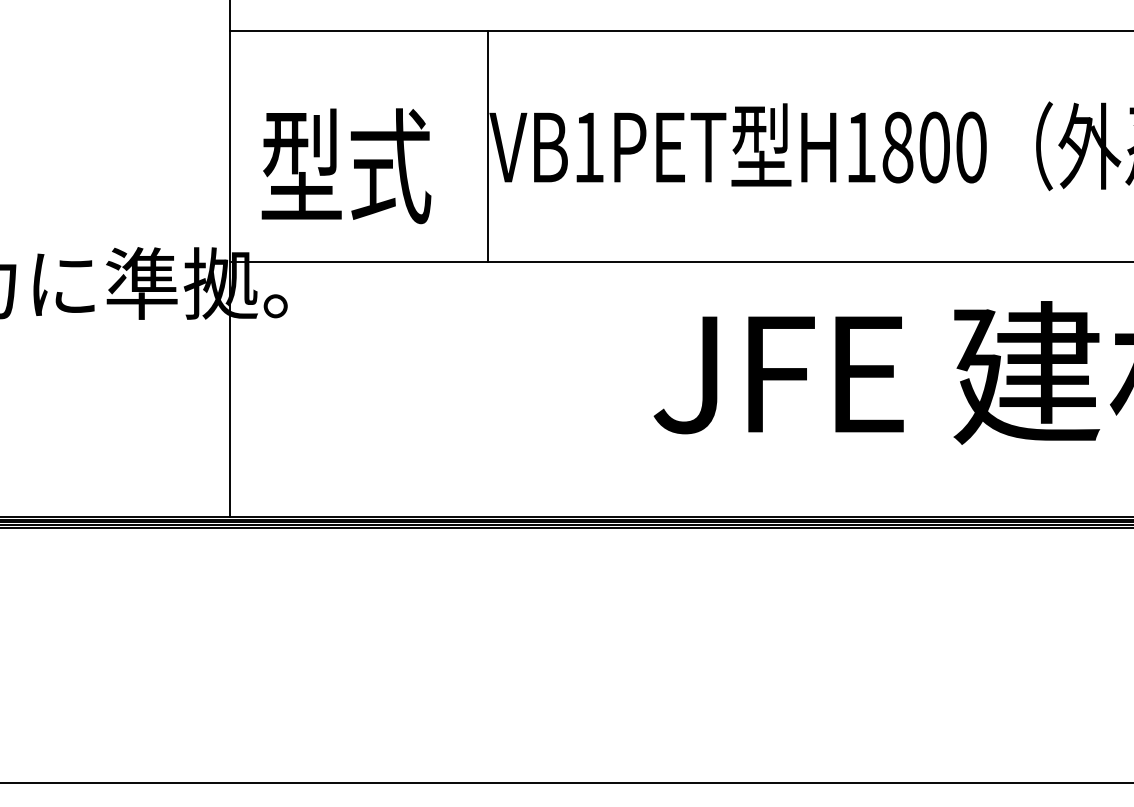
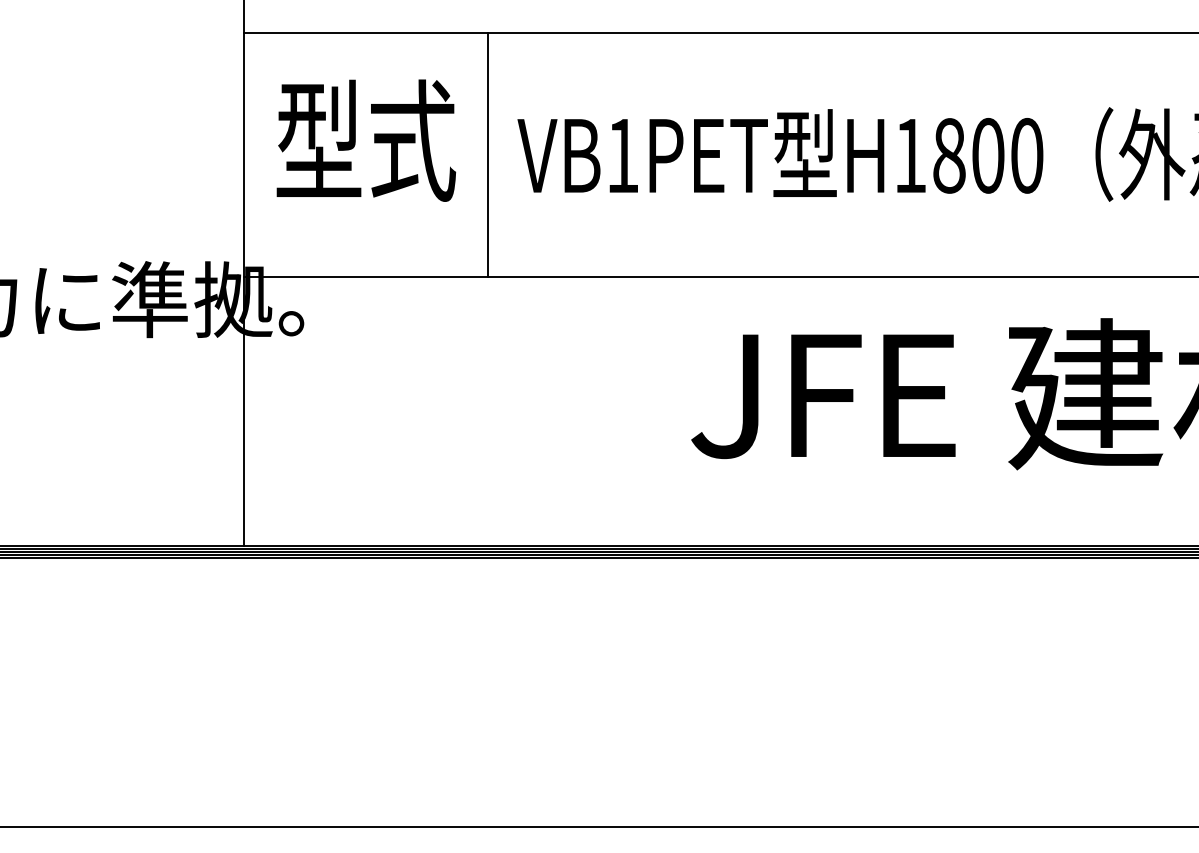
line: (487, 146) -> (487, 154), moved
text: (346, 166) -> (366, 141), moved

